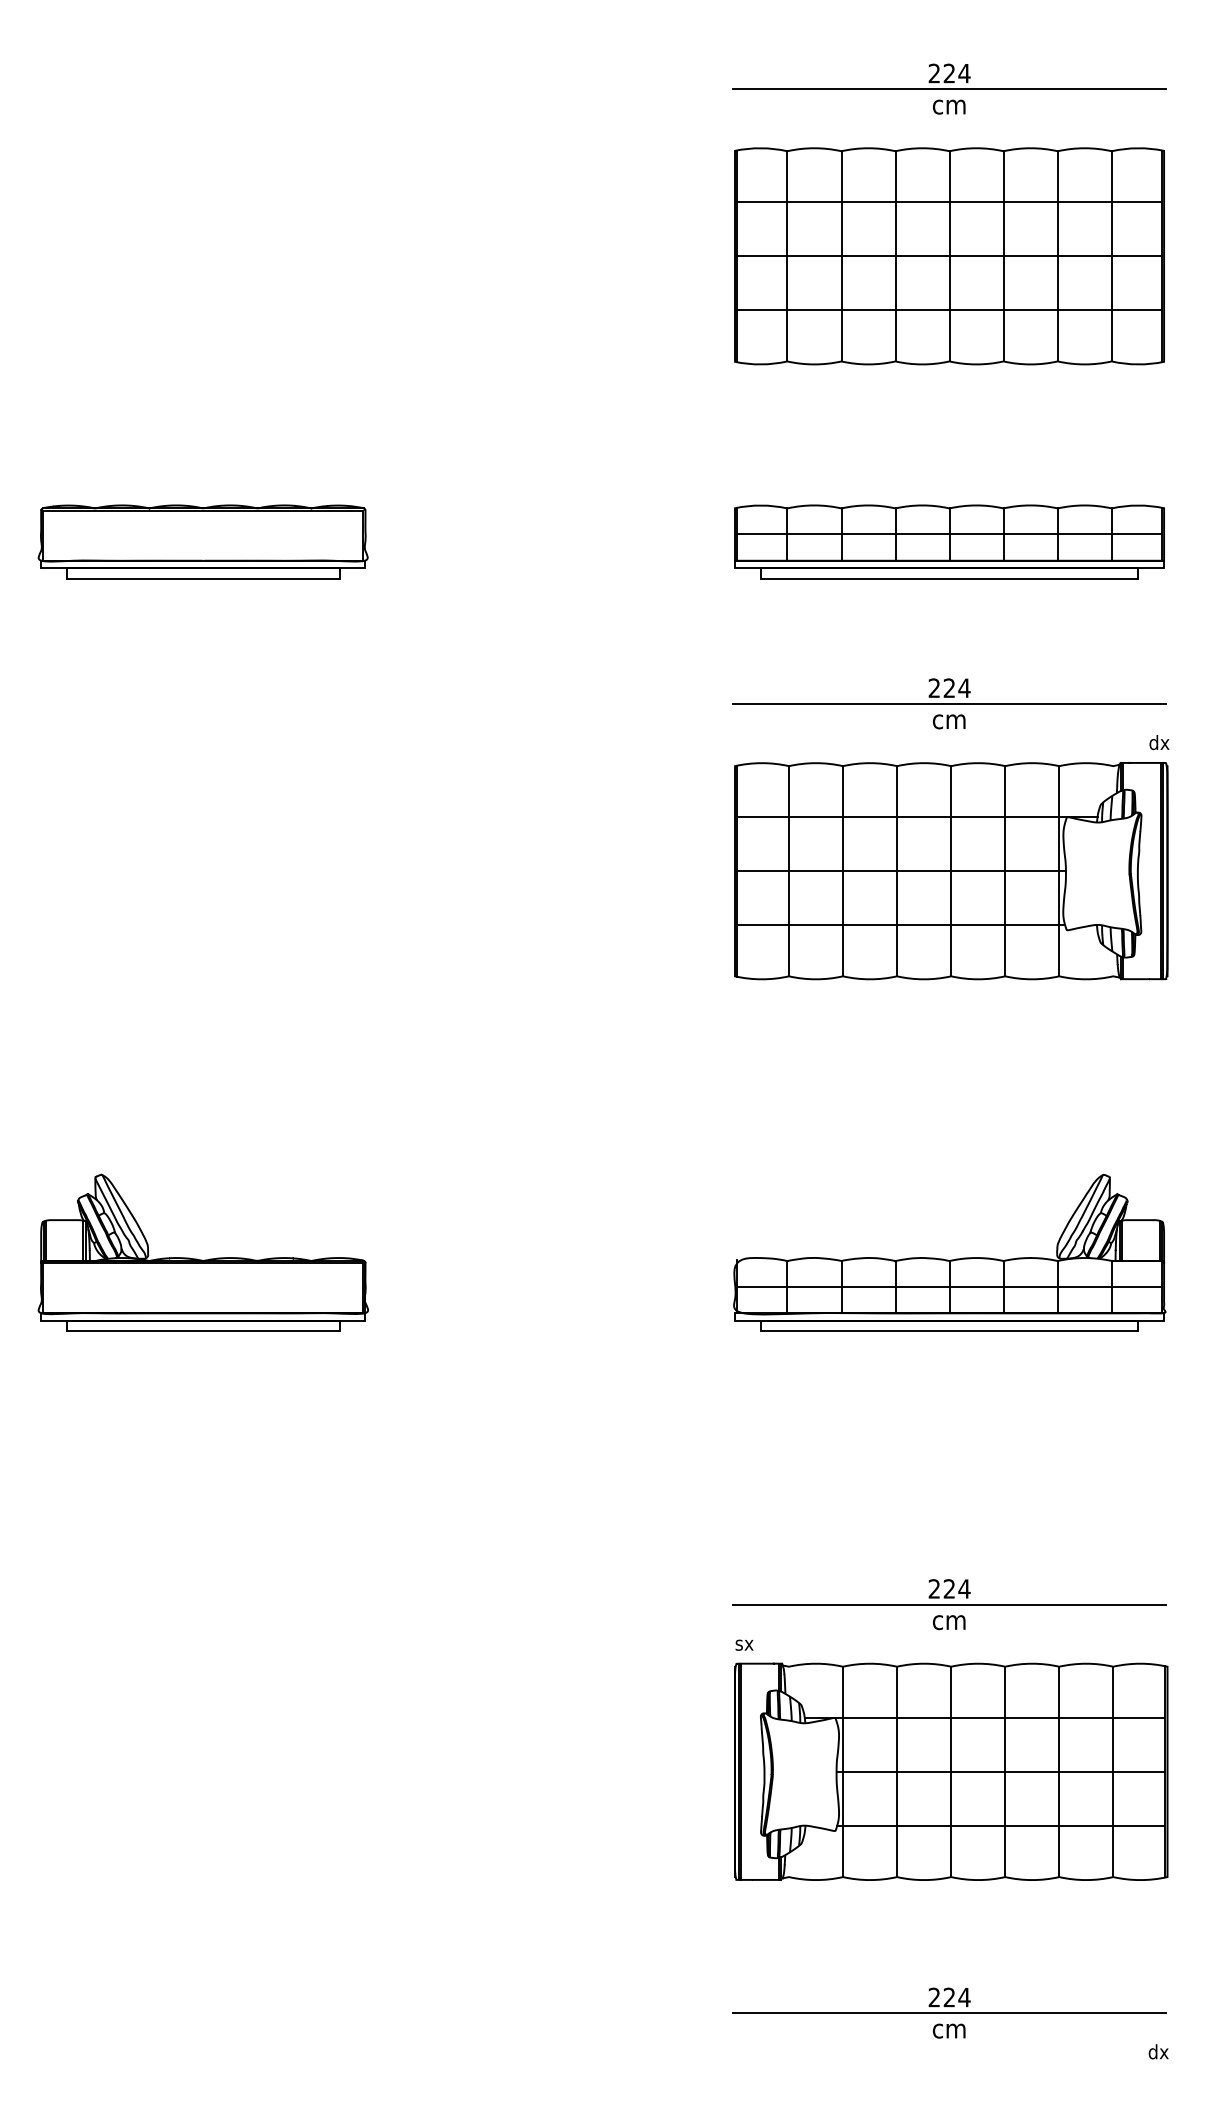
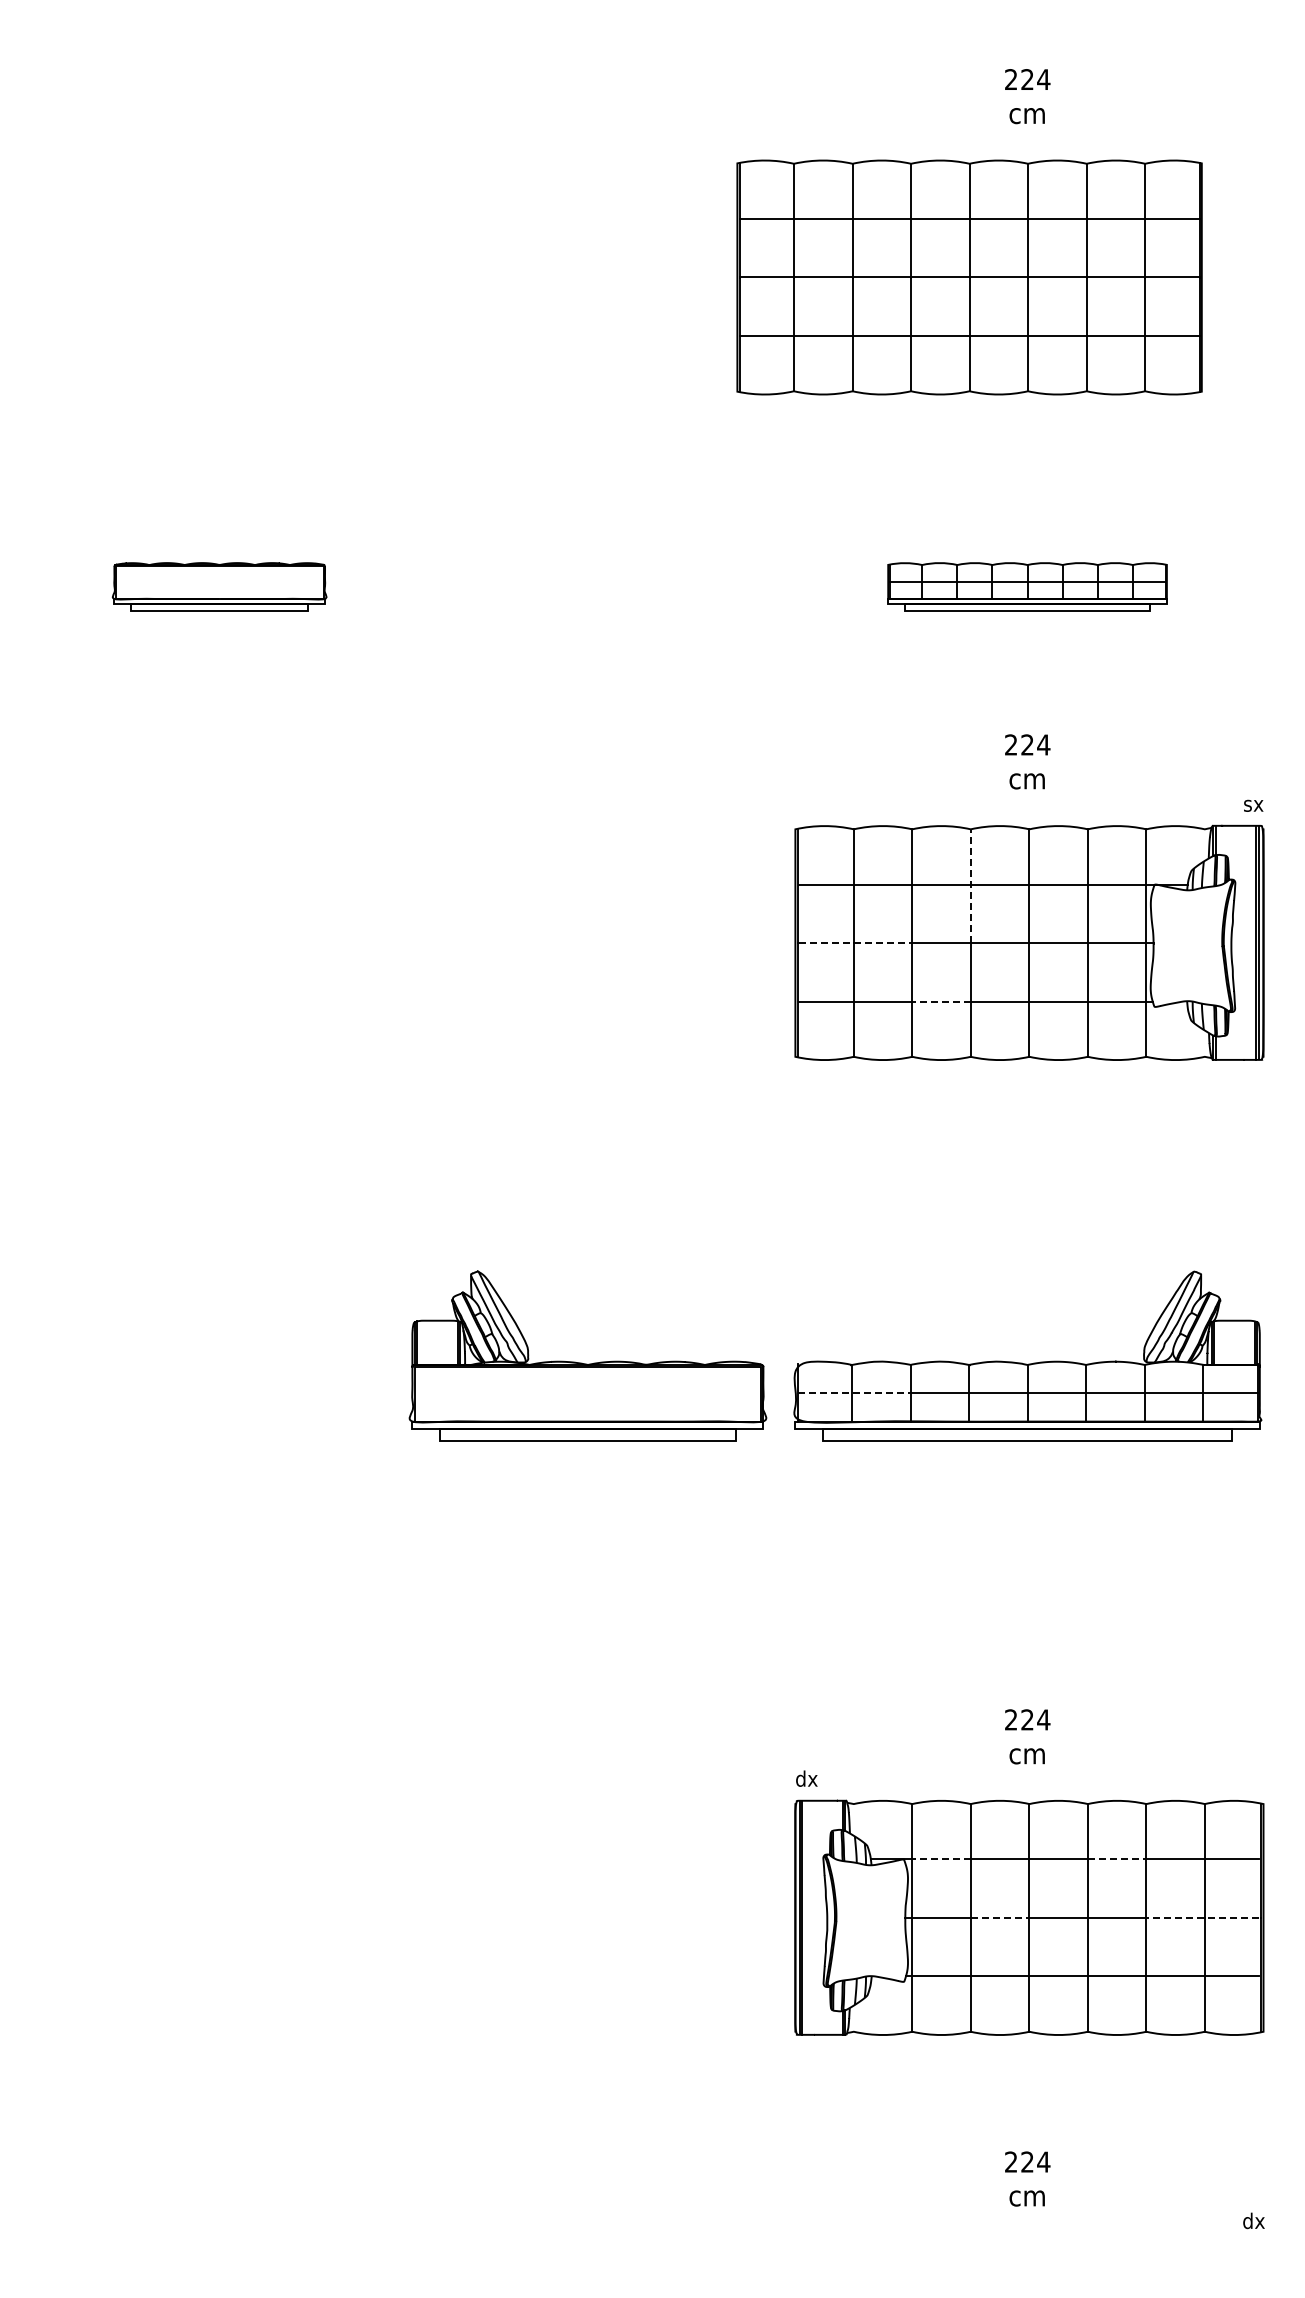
line: (949, 89) -> (1027, 96), removed
part: (949, 256) -> (969, 277), moved
part: (202, 541) -> (219, 586), size x0.6
part: (949, 541) -> (1027, 586), size x0.6
line: (949, 704) -> (1027, 762), removed
text: (1159, 742) -> (1254, 803), dx -> sx
line: (896, 818) -> (970, 886), solid -> dashed
line: (790, 870) -> (855, 942), solid -> dashed
line: (870, 925) -> (941, 1001), solid -> dashed
part: (202, 1259) -> (586, 1363), moved
line: (789, 1286) -> (854, 1392), solid -> dashed
line: (949, 1604) -> (1027, 1736), removed
text: (745, 1643) -> (806, 1778), sx -> dx
line: (870, 1717) -> (941, 1859), solid -> dashed
line: (1032, 1717) -> (1117, 1859), solid -> dashed
line: (924, 1771) -> (1000, 1917), solid -> dashed
line: (1111, 1771) -> (1202, 1917), solid -> dashed
line: (949, 2013) -> (1027, 2179), removed

